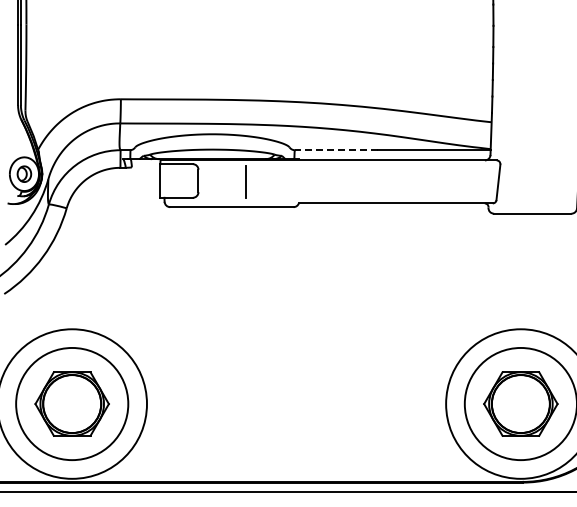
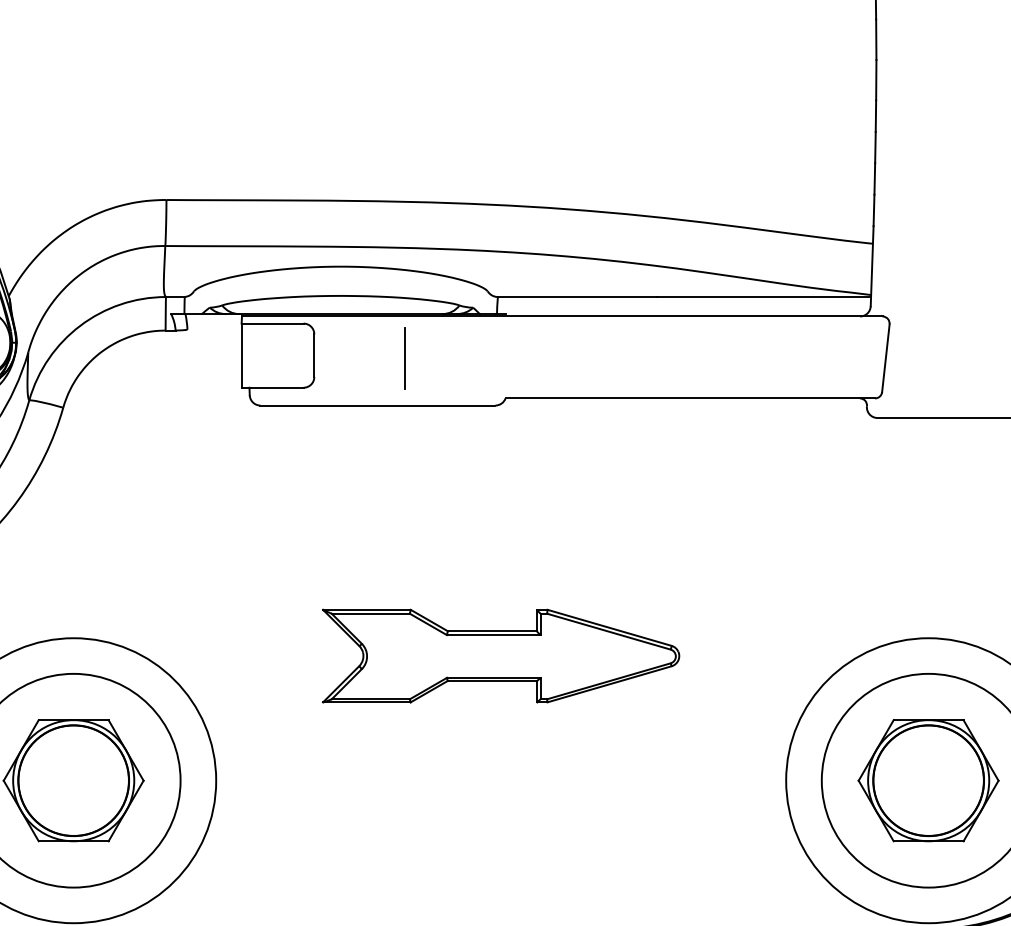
line: (336, 150) -> (577, 297), dashed -> solid
part: (296, 338) -> (501, 655), added

